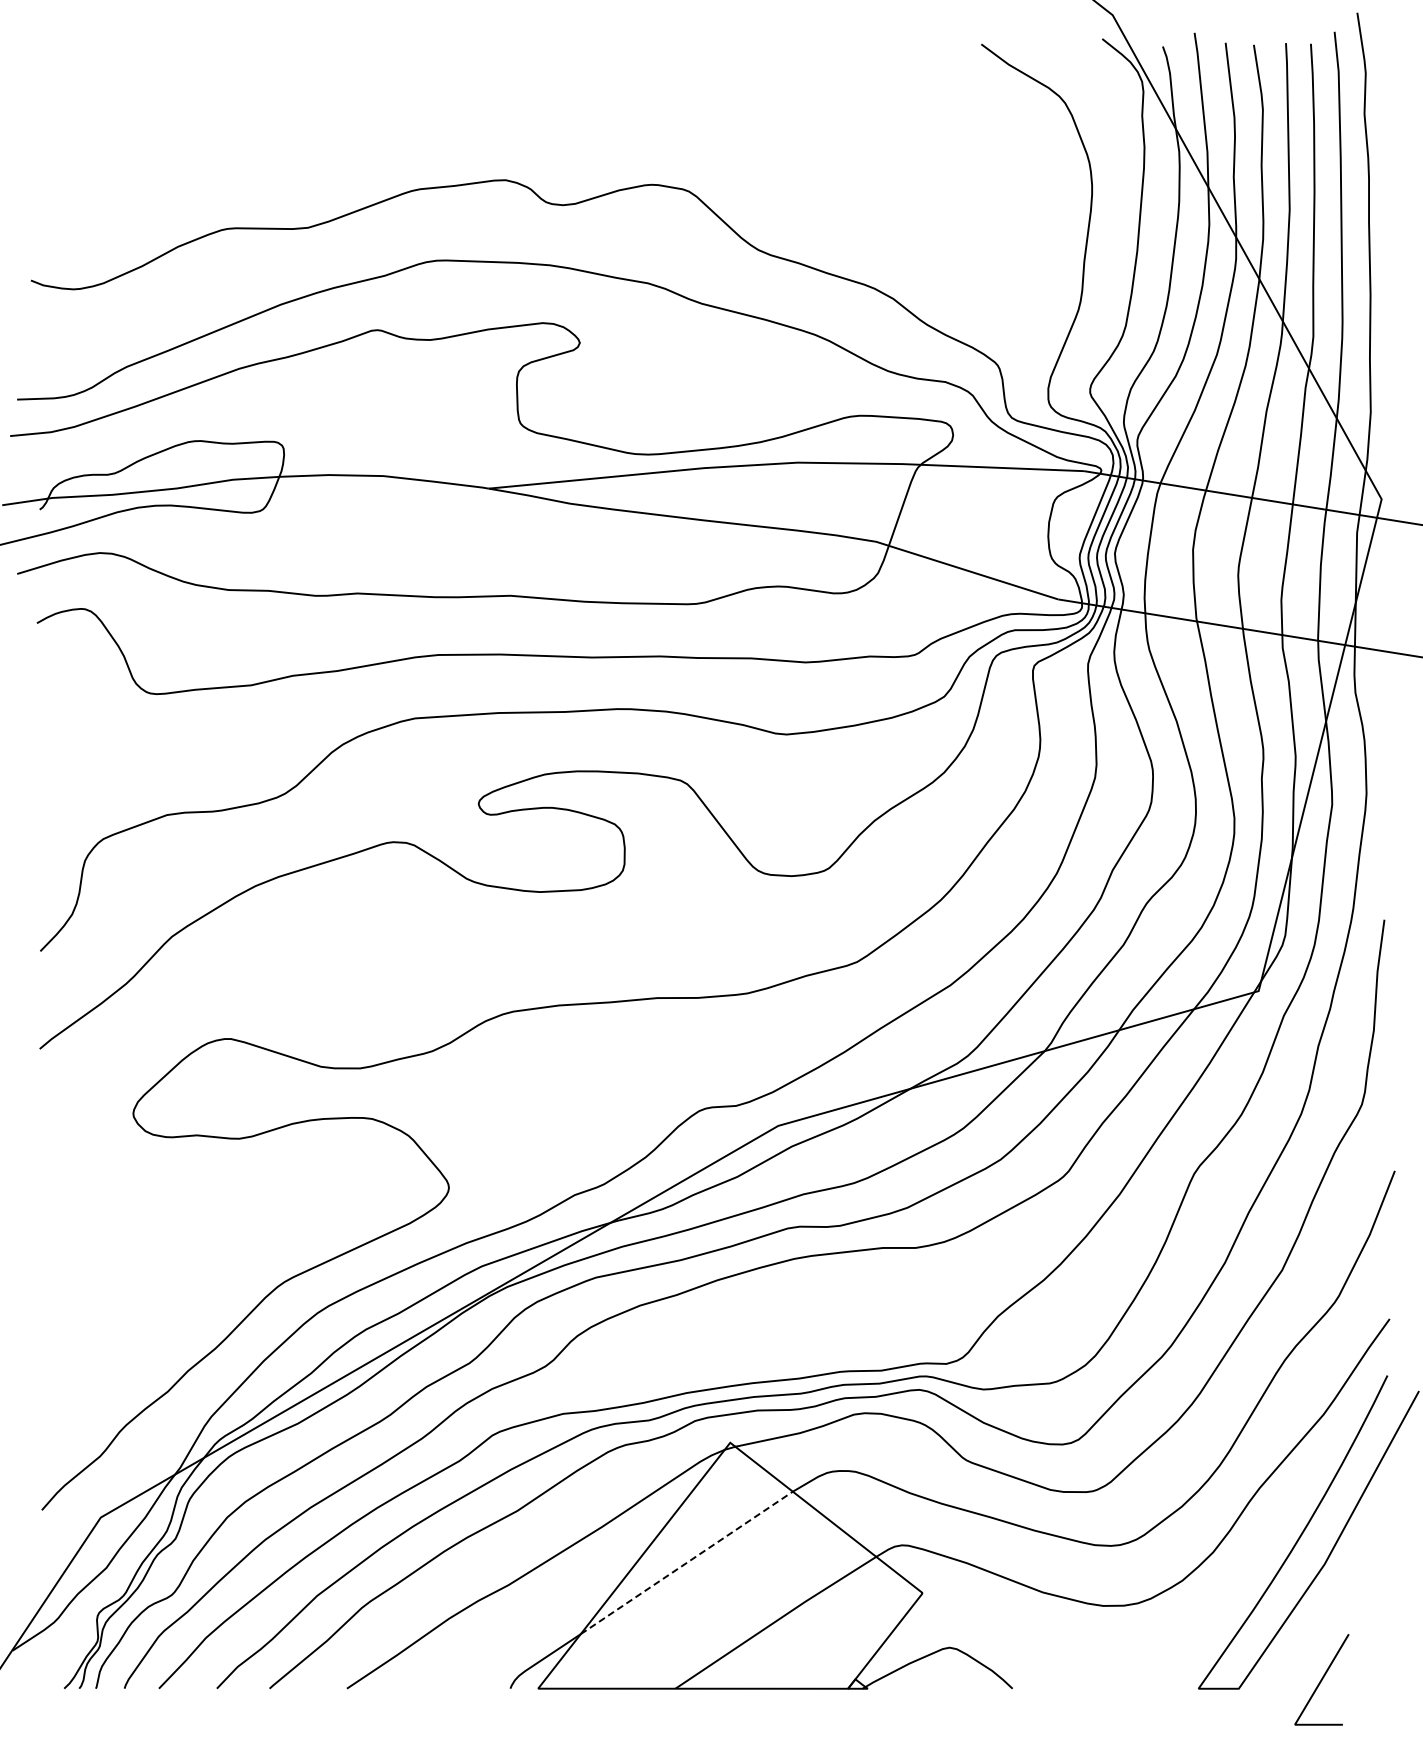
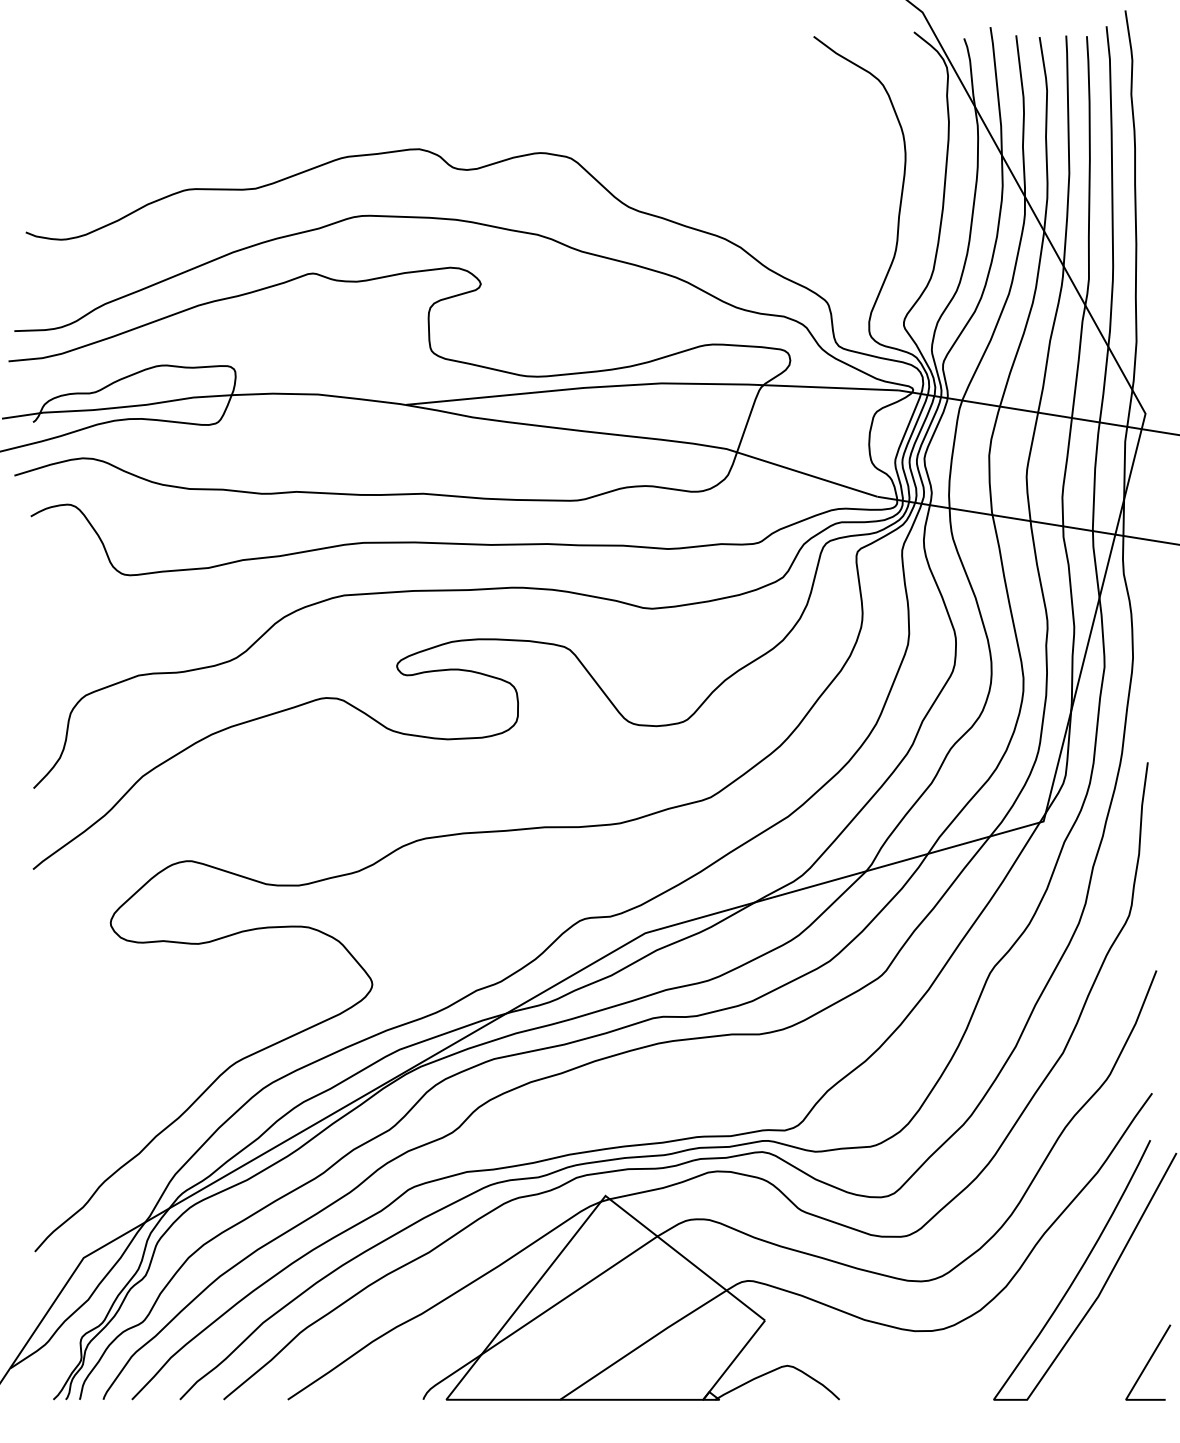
line: (686, 1562) -> (569, 1295), dashed -> solid
line: (1321, 1679) -> (1147, 1362), moved

